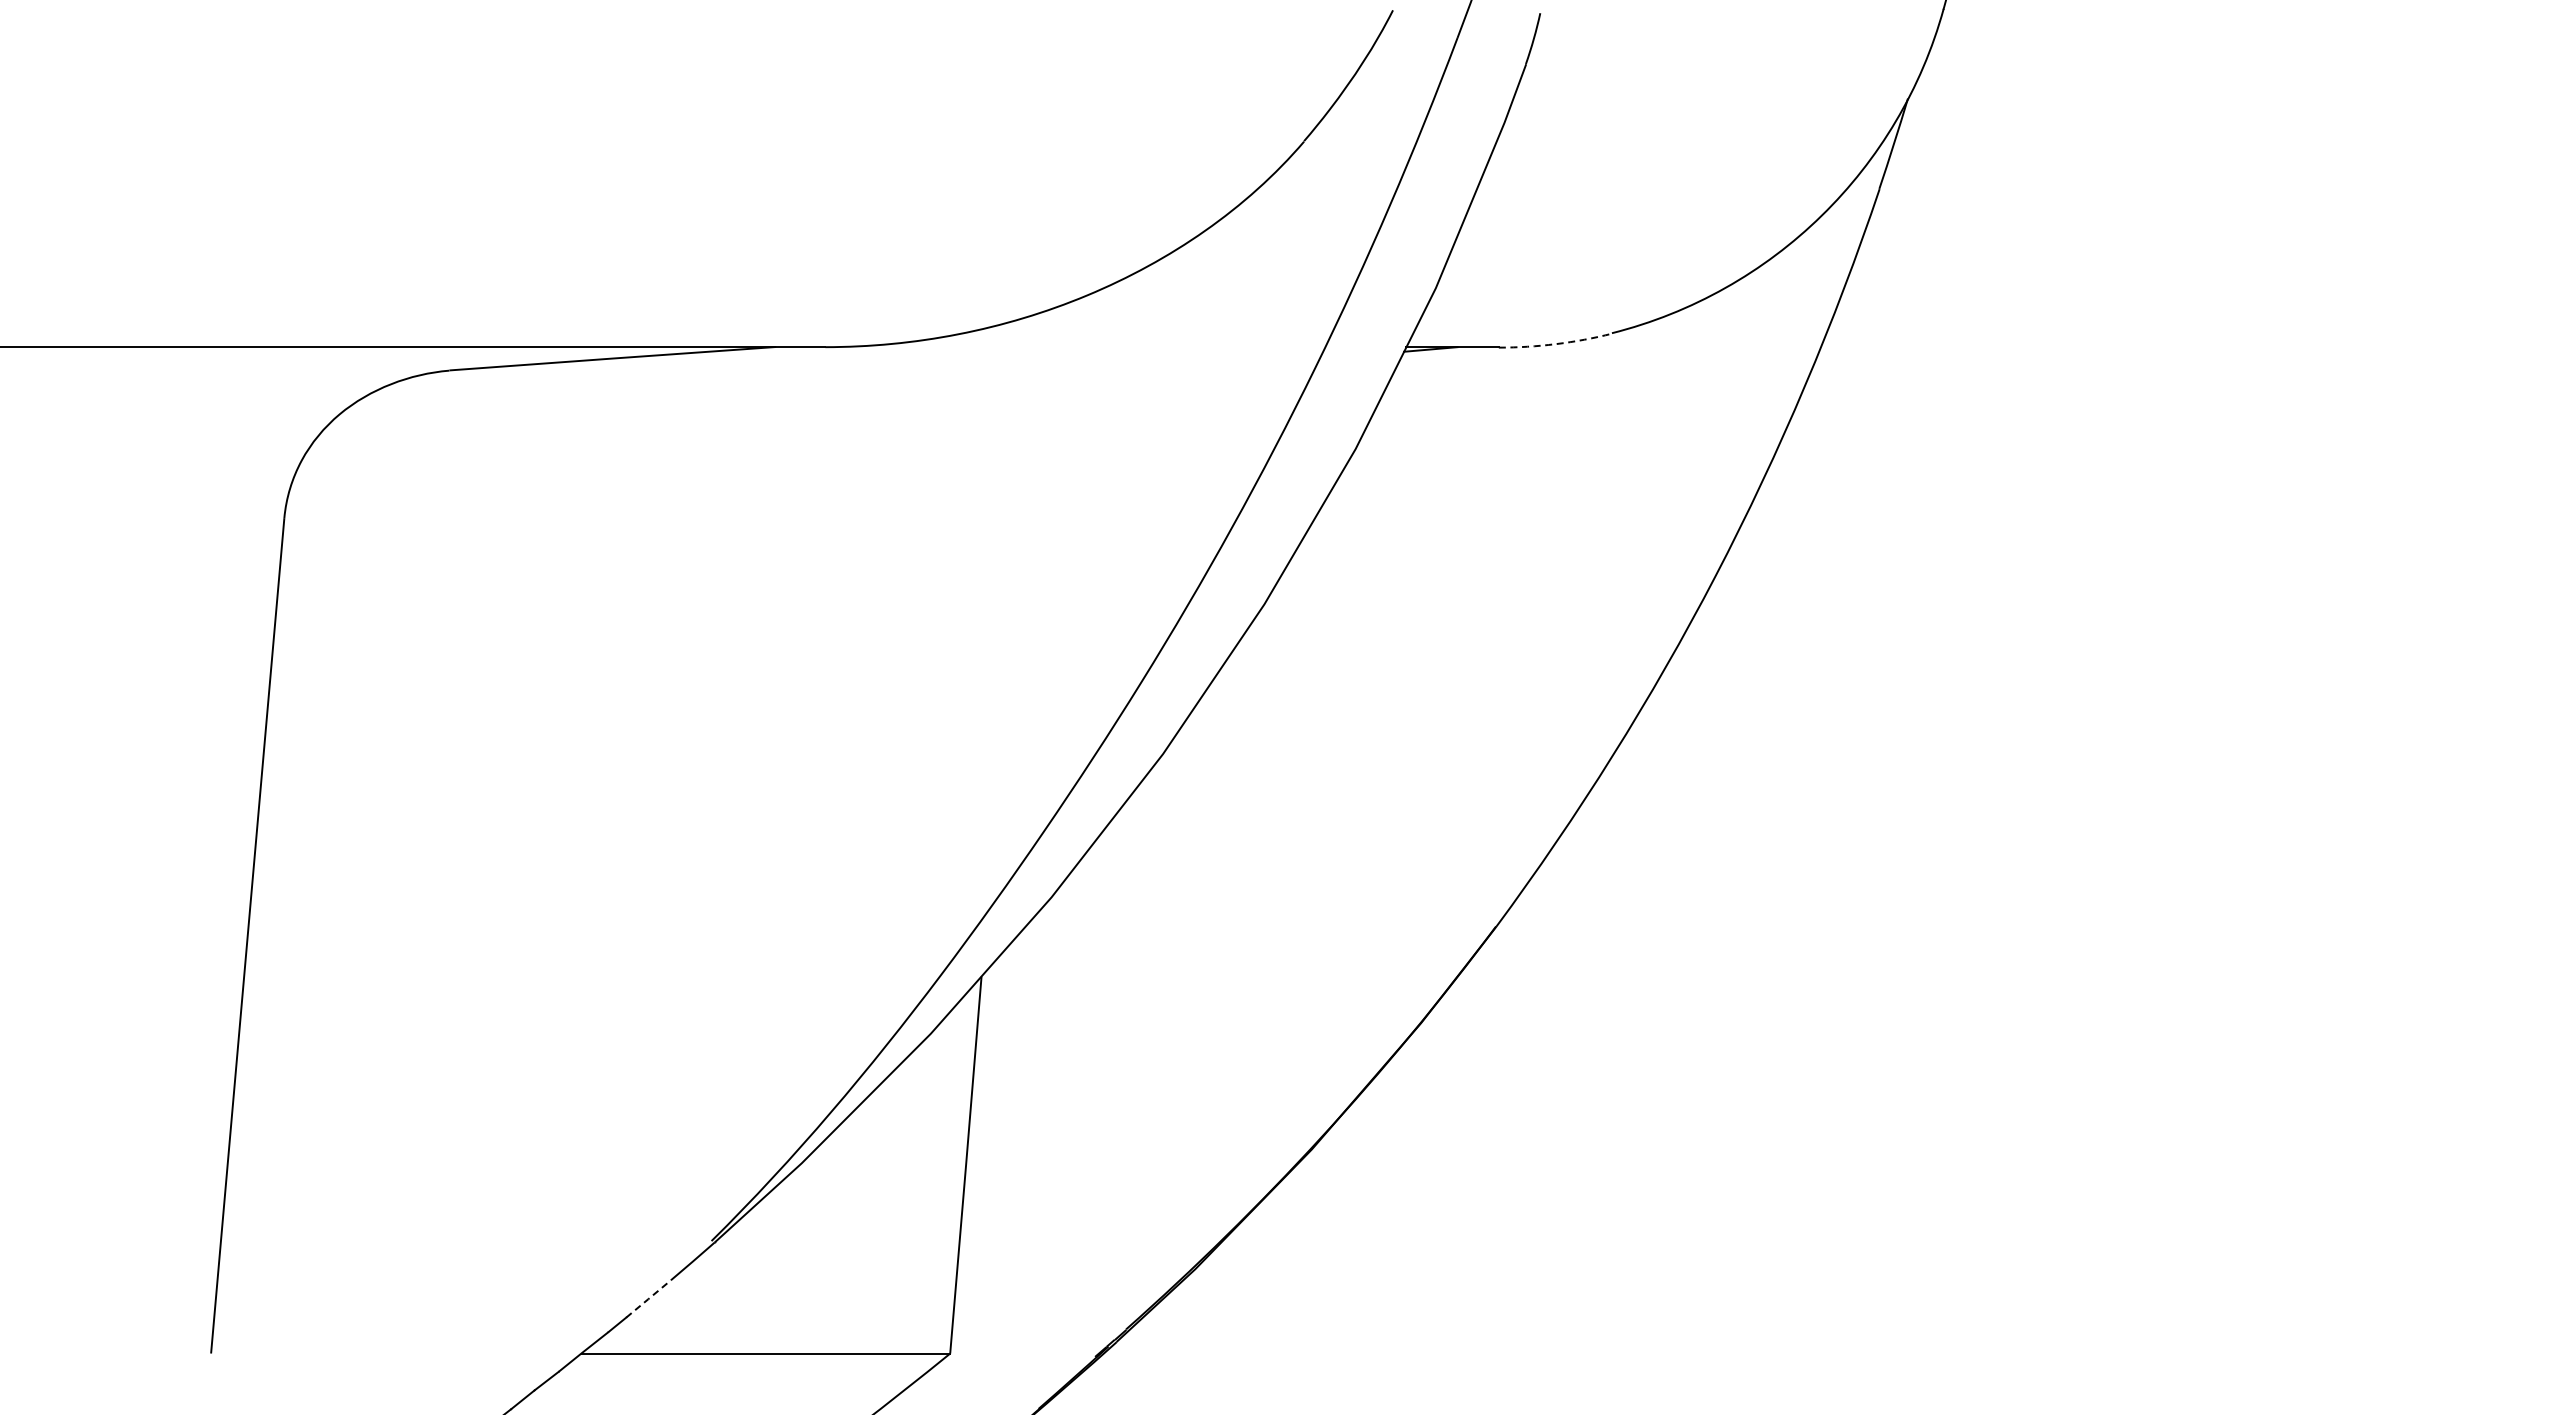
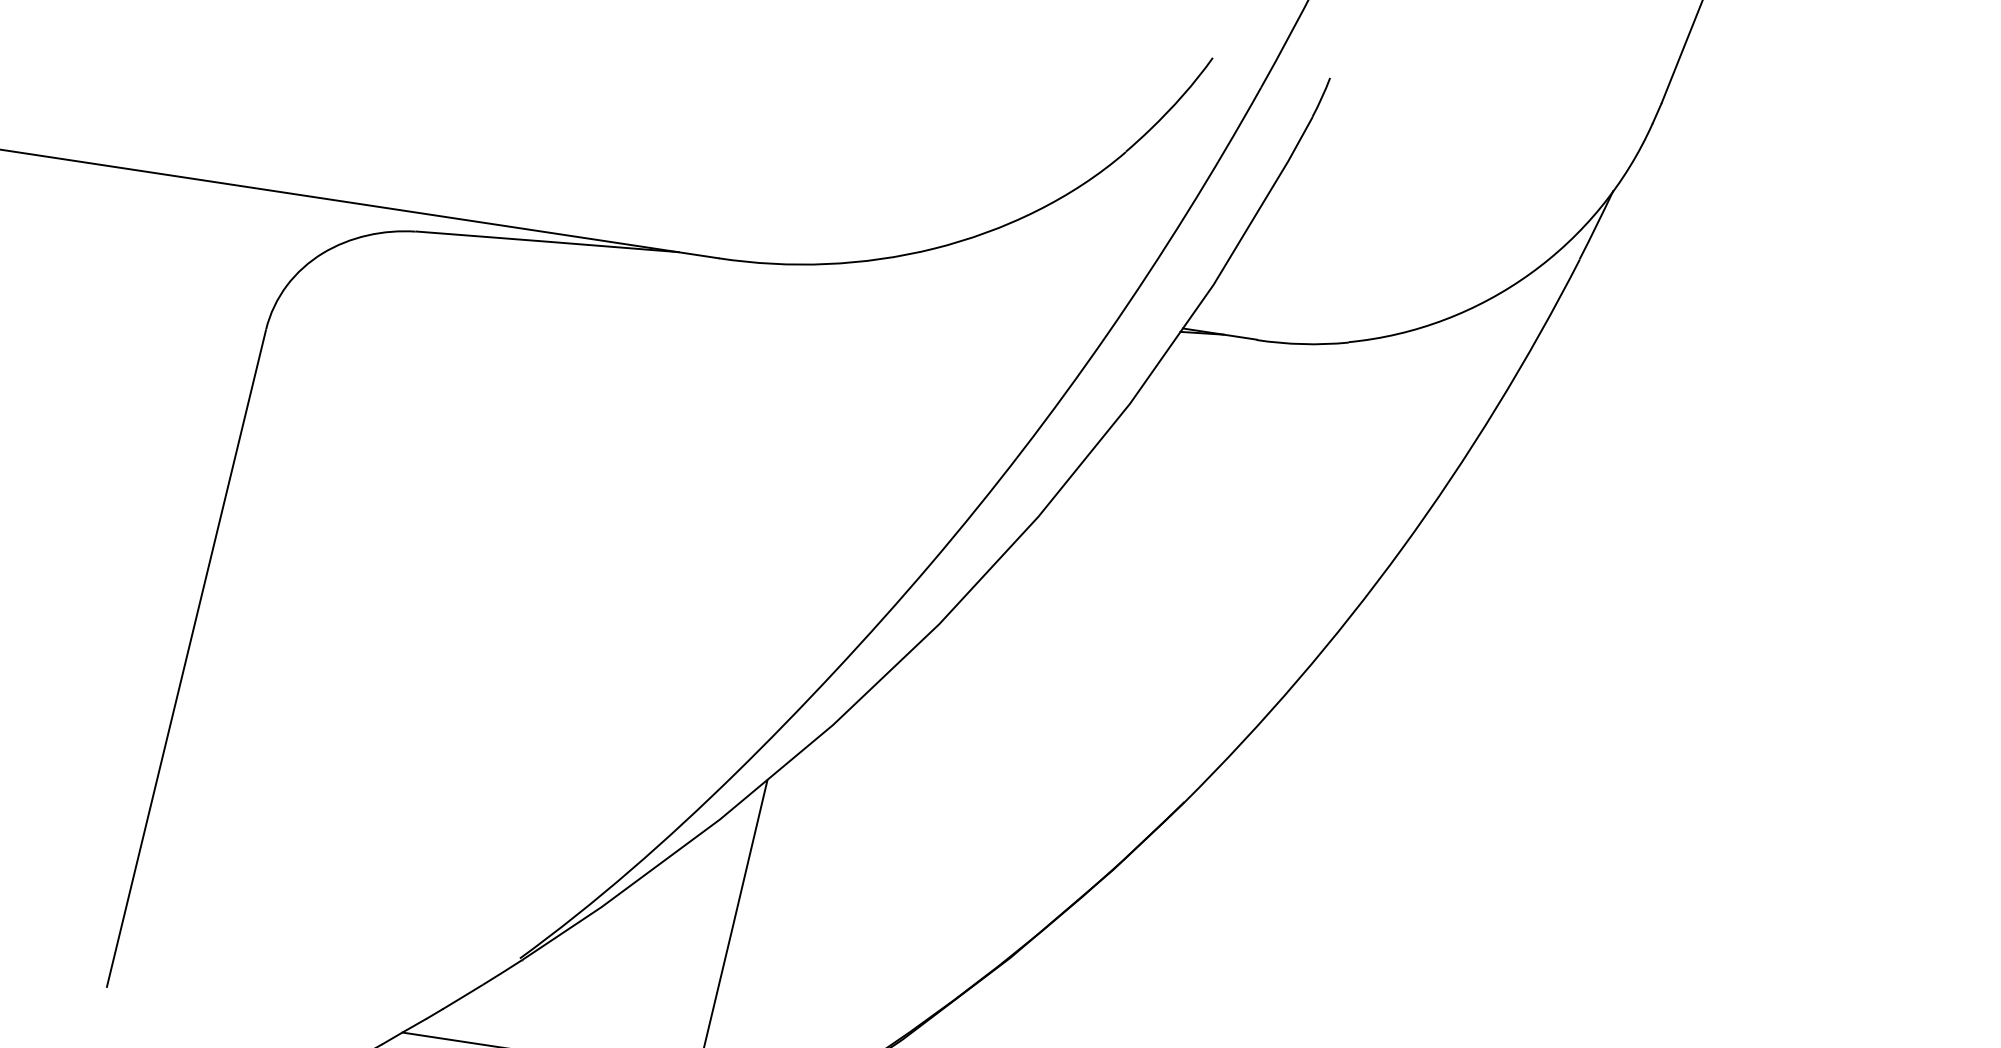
arc: (1555, 344) -> (1302, 344), dashed -> solid
line: (648, 1299) -> (462, 997), dashed -> solid

